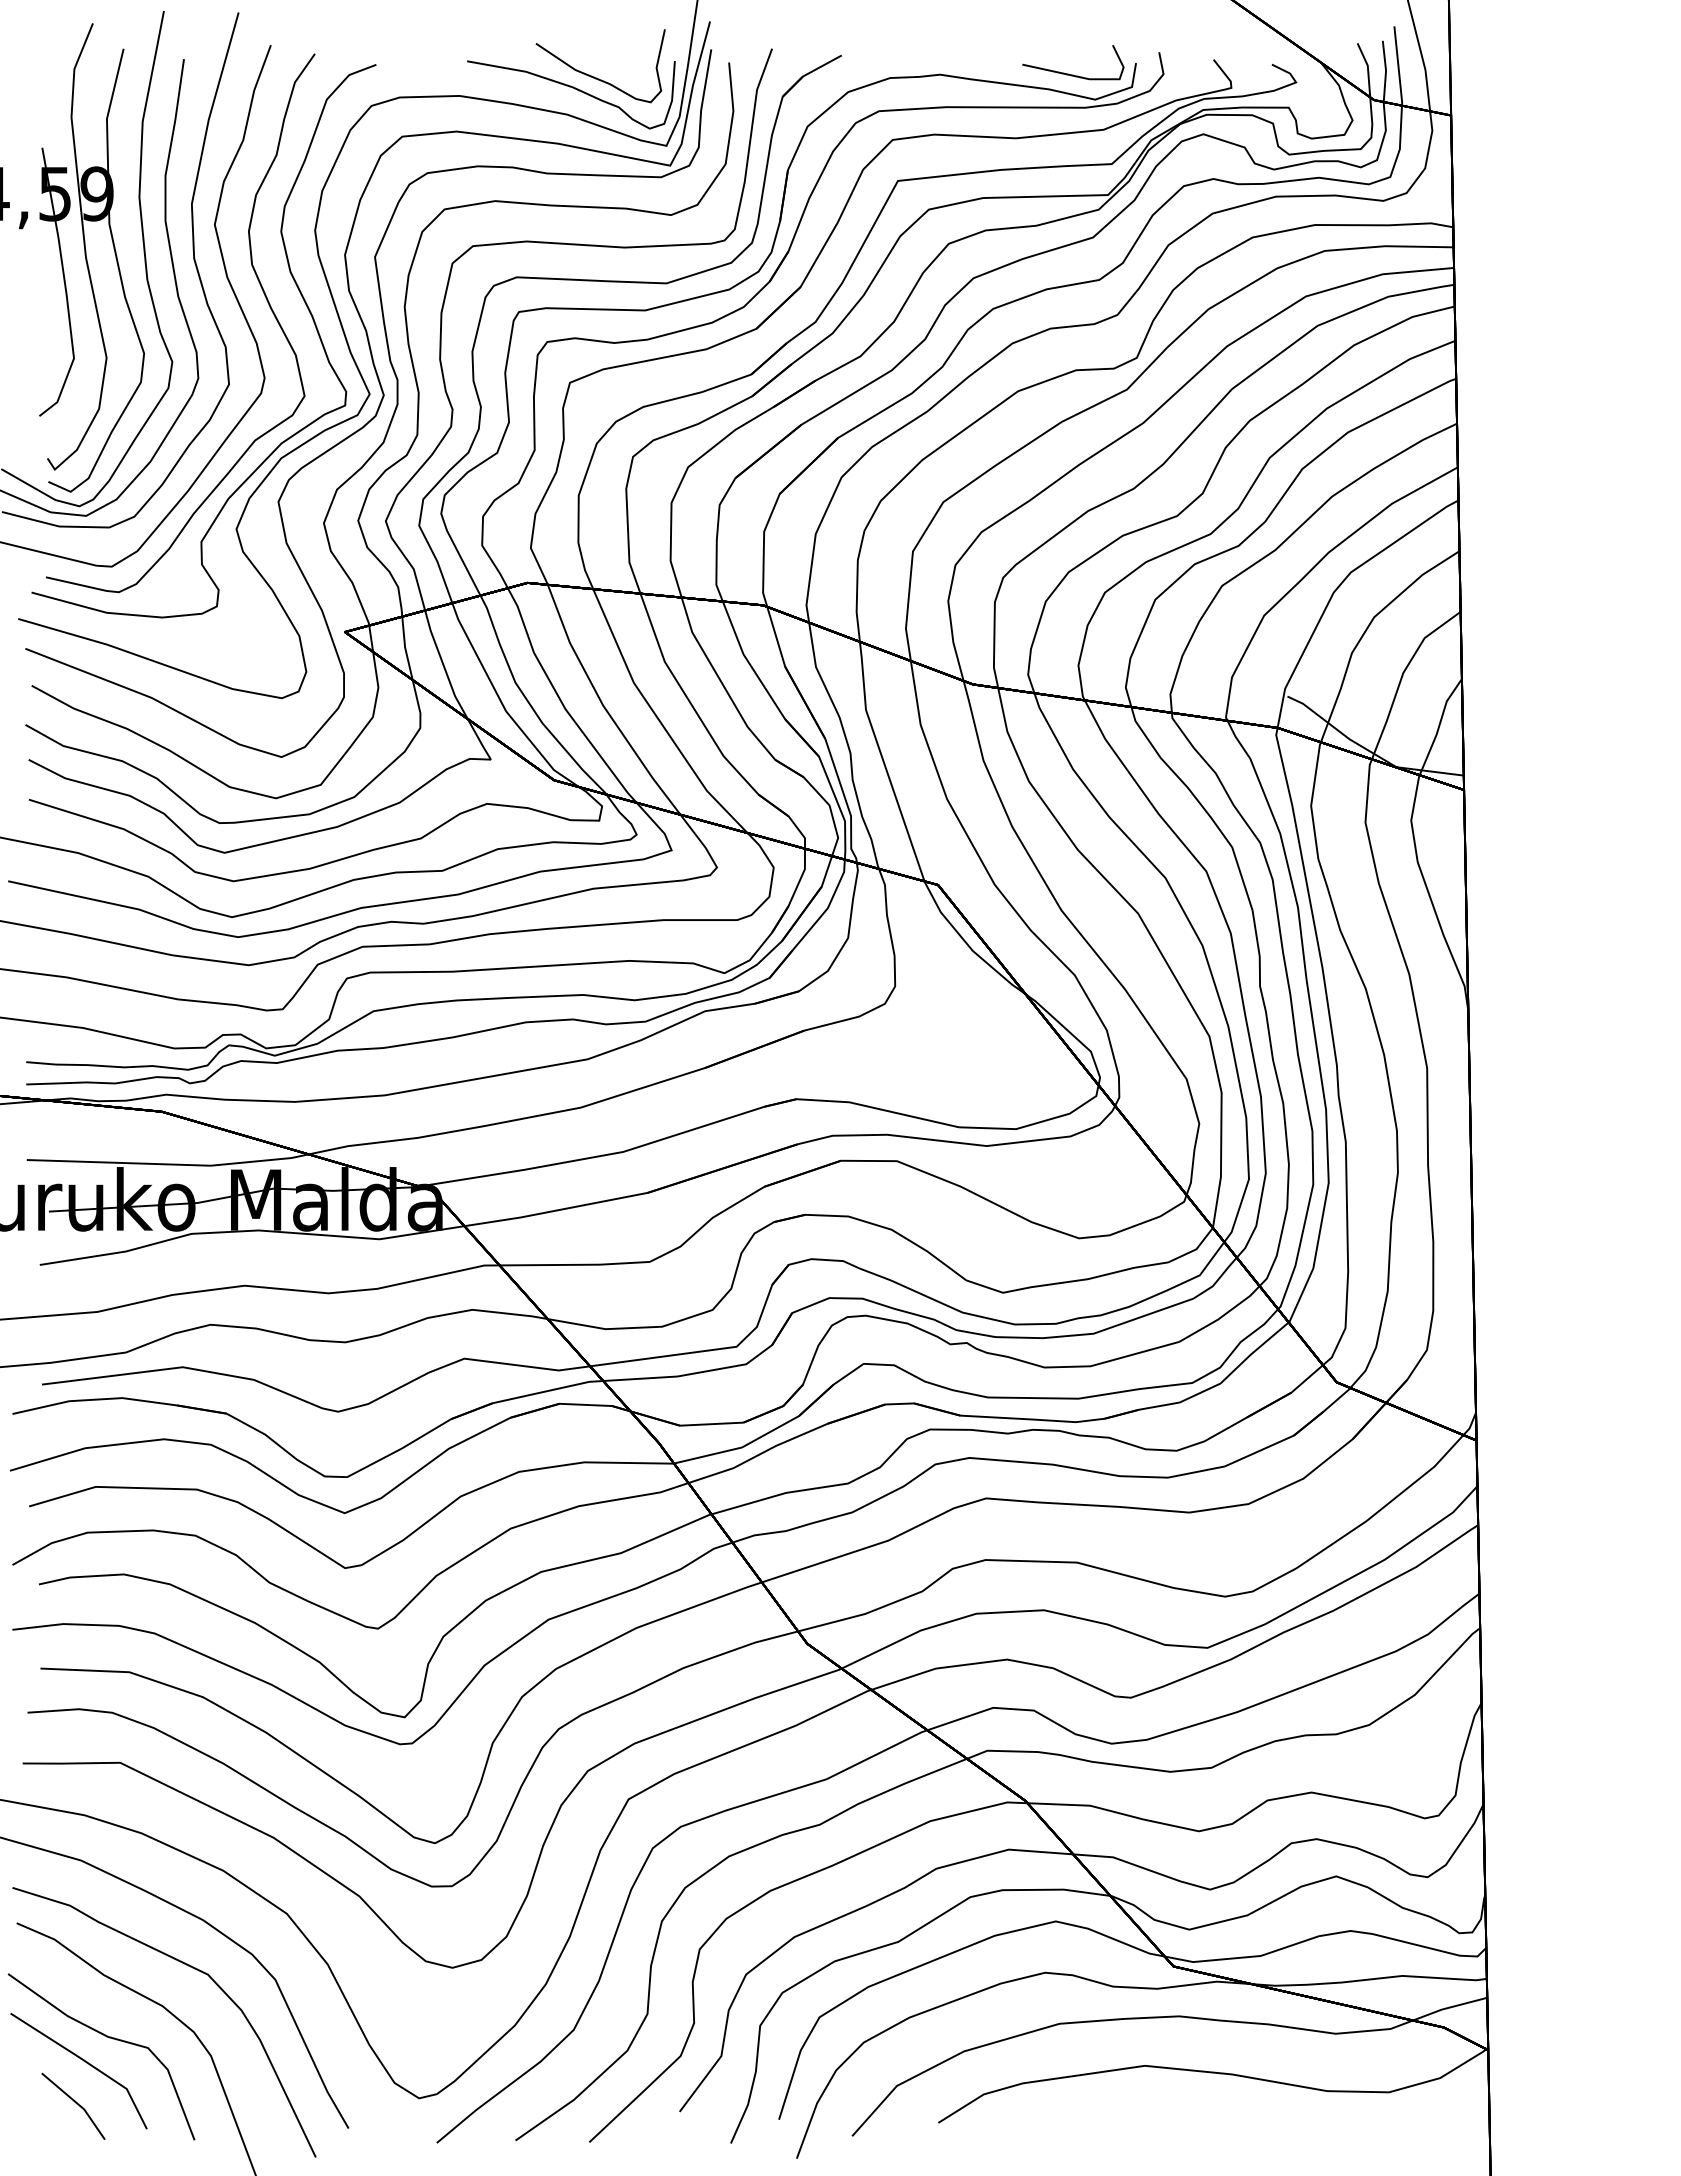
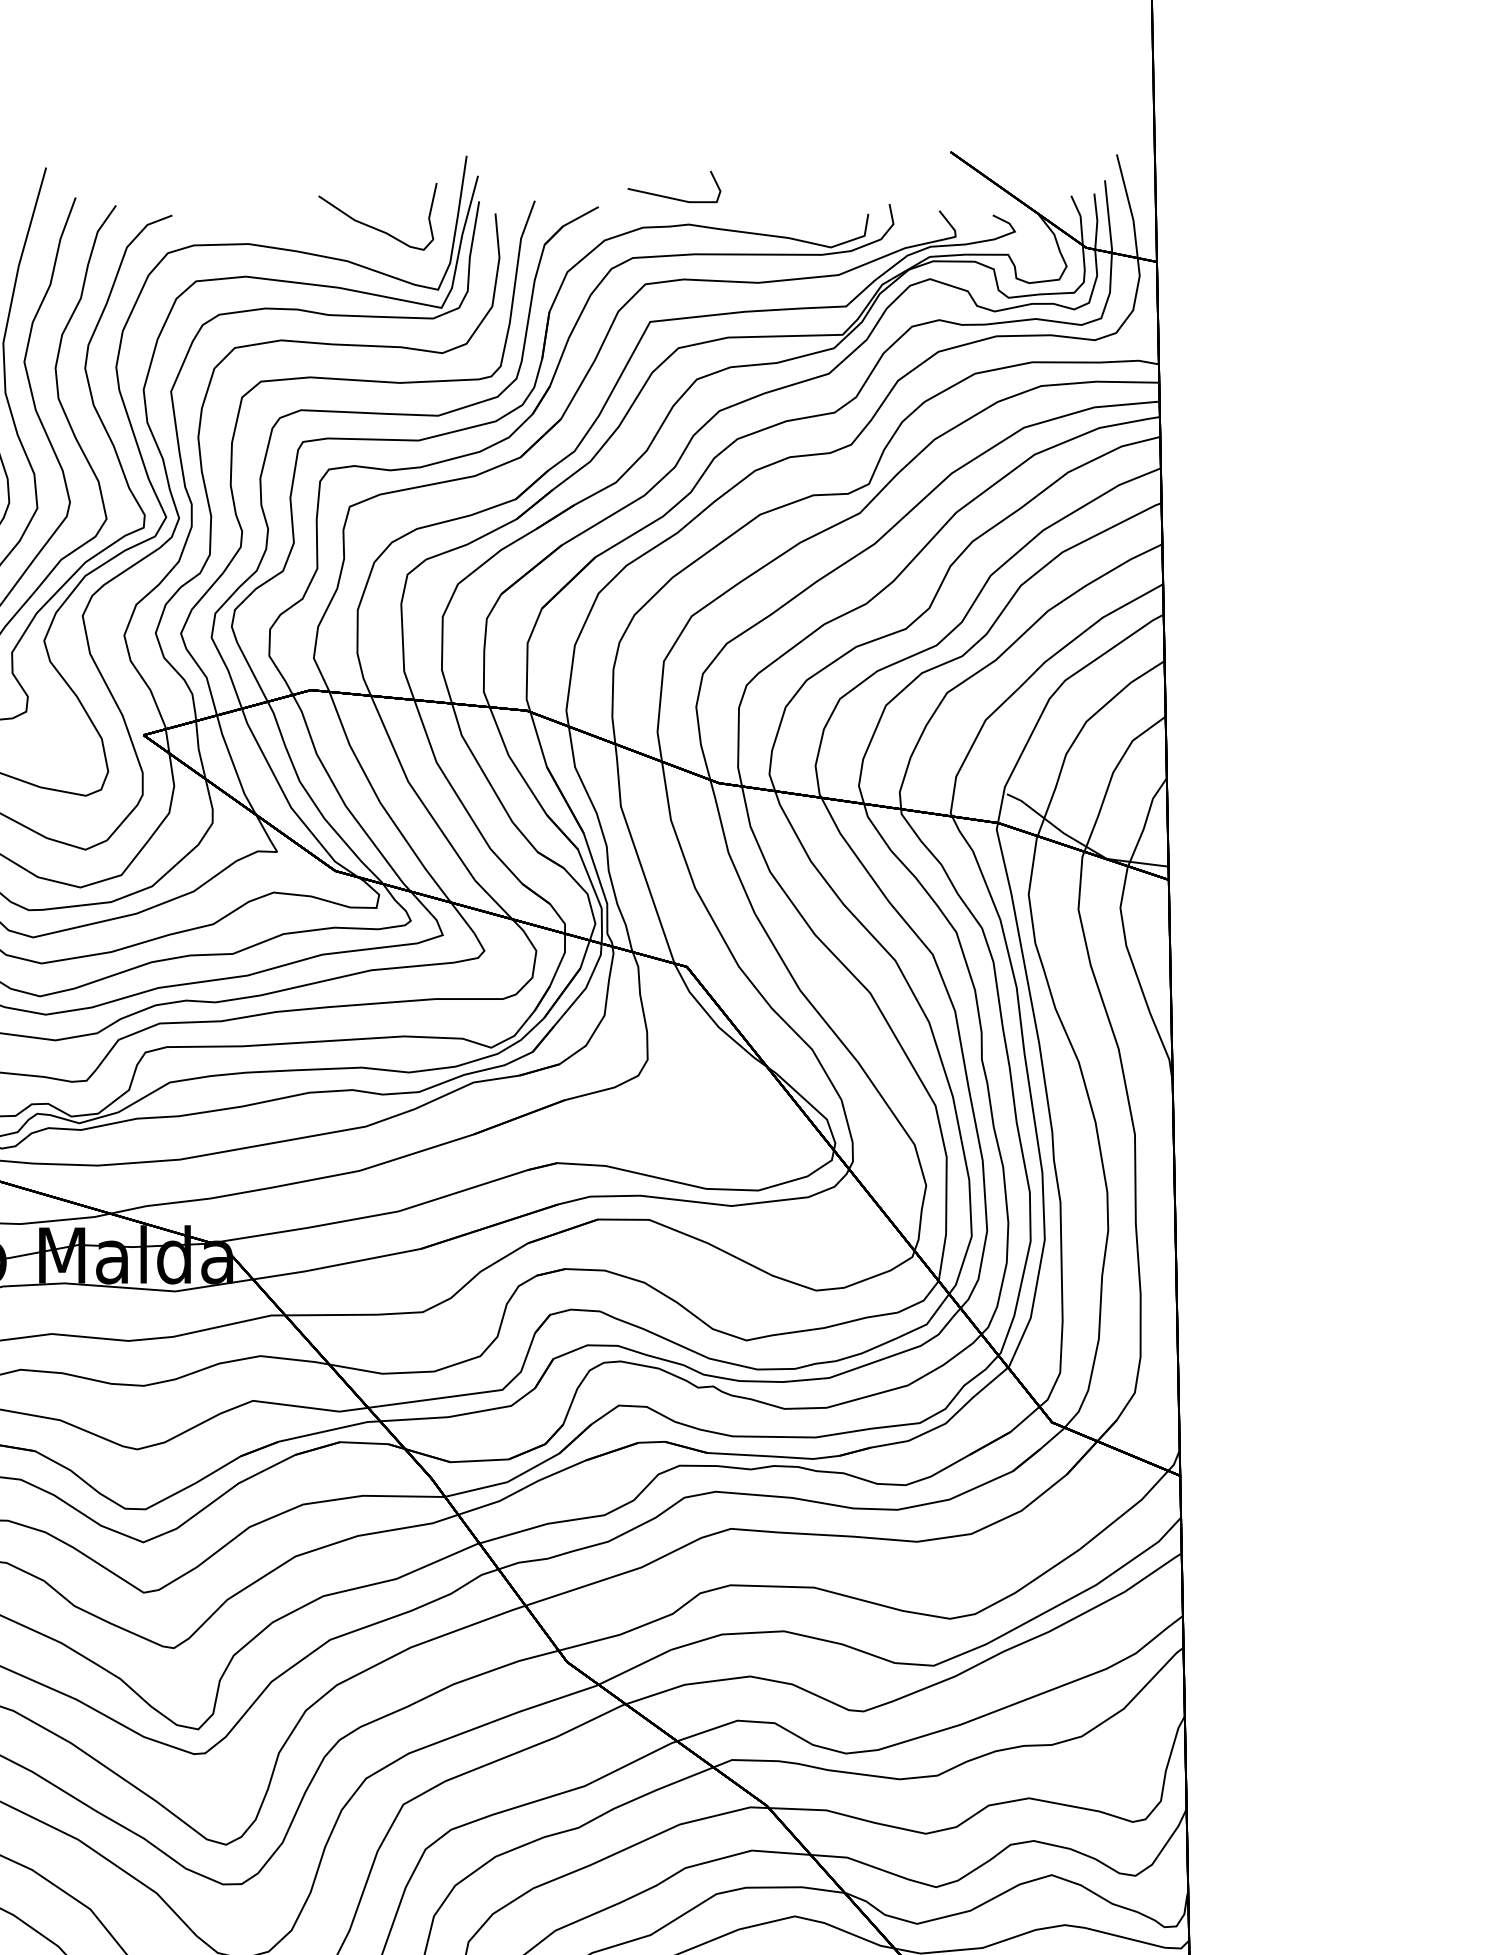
line: (1073, 74) -> (674, 197), moved
curve: (574, 89) -> (353, 238), removed

